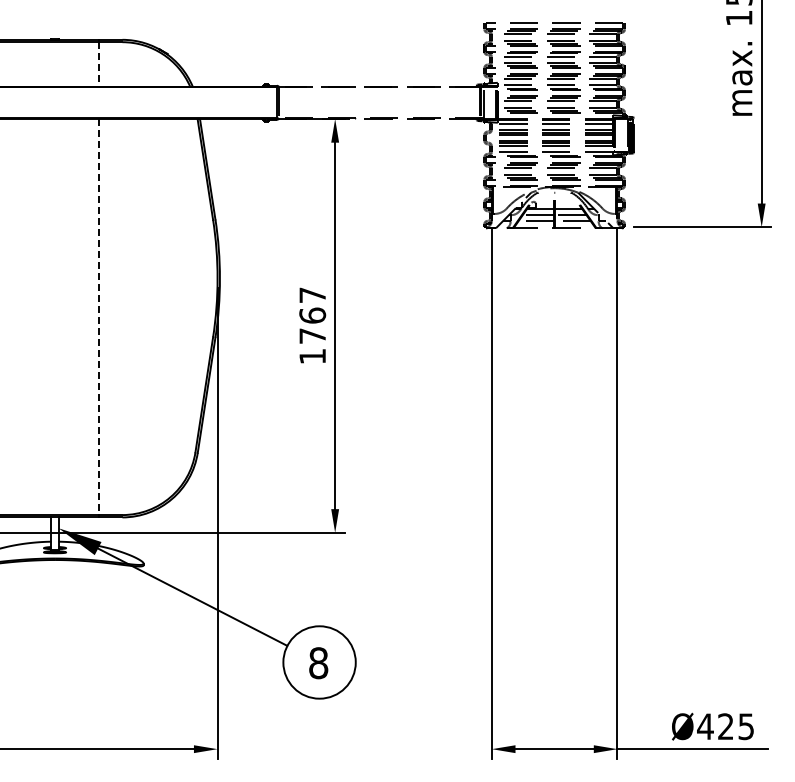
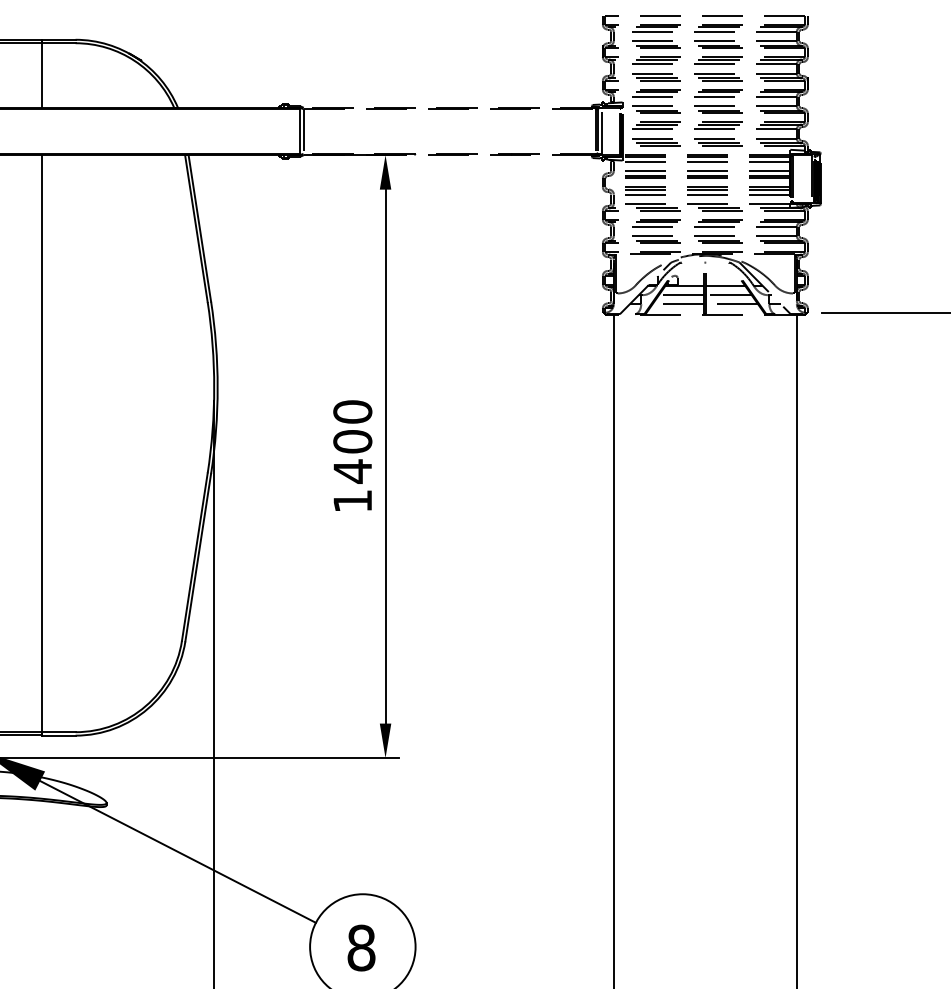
line: (99, 64) -> (42, 75), dashed -> solid
text: (312, 315) -> (352, 441), 1767 -> 1400
line: (99, 317) -> (42, 444), dashed -> solid

